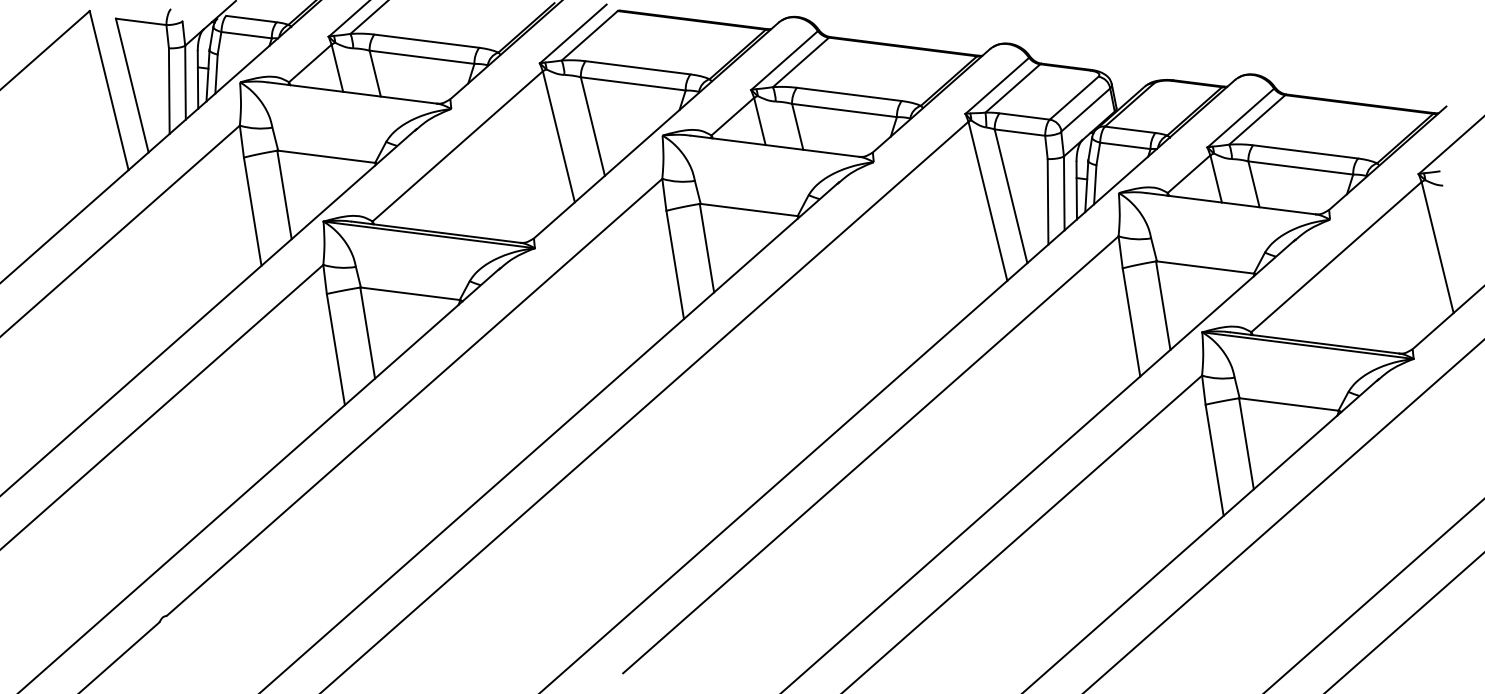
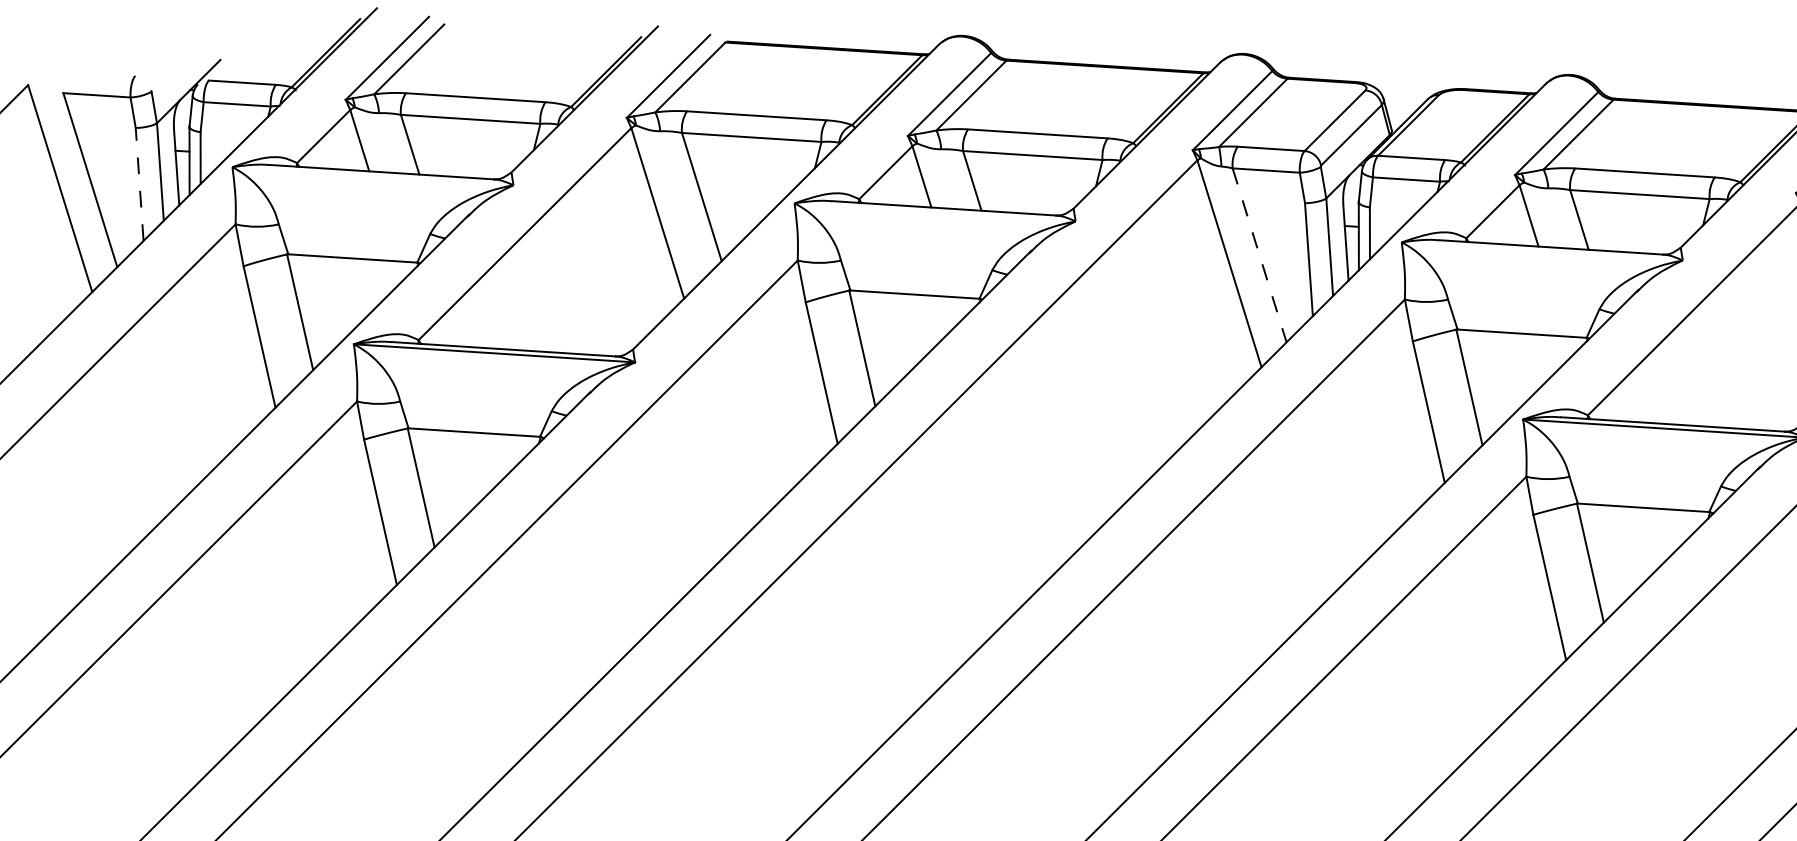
line: (169, 91) -> (139, 184), solid -> dashed
line: (1011, 196) -> (1260, 255), solid -> dashed

